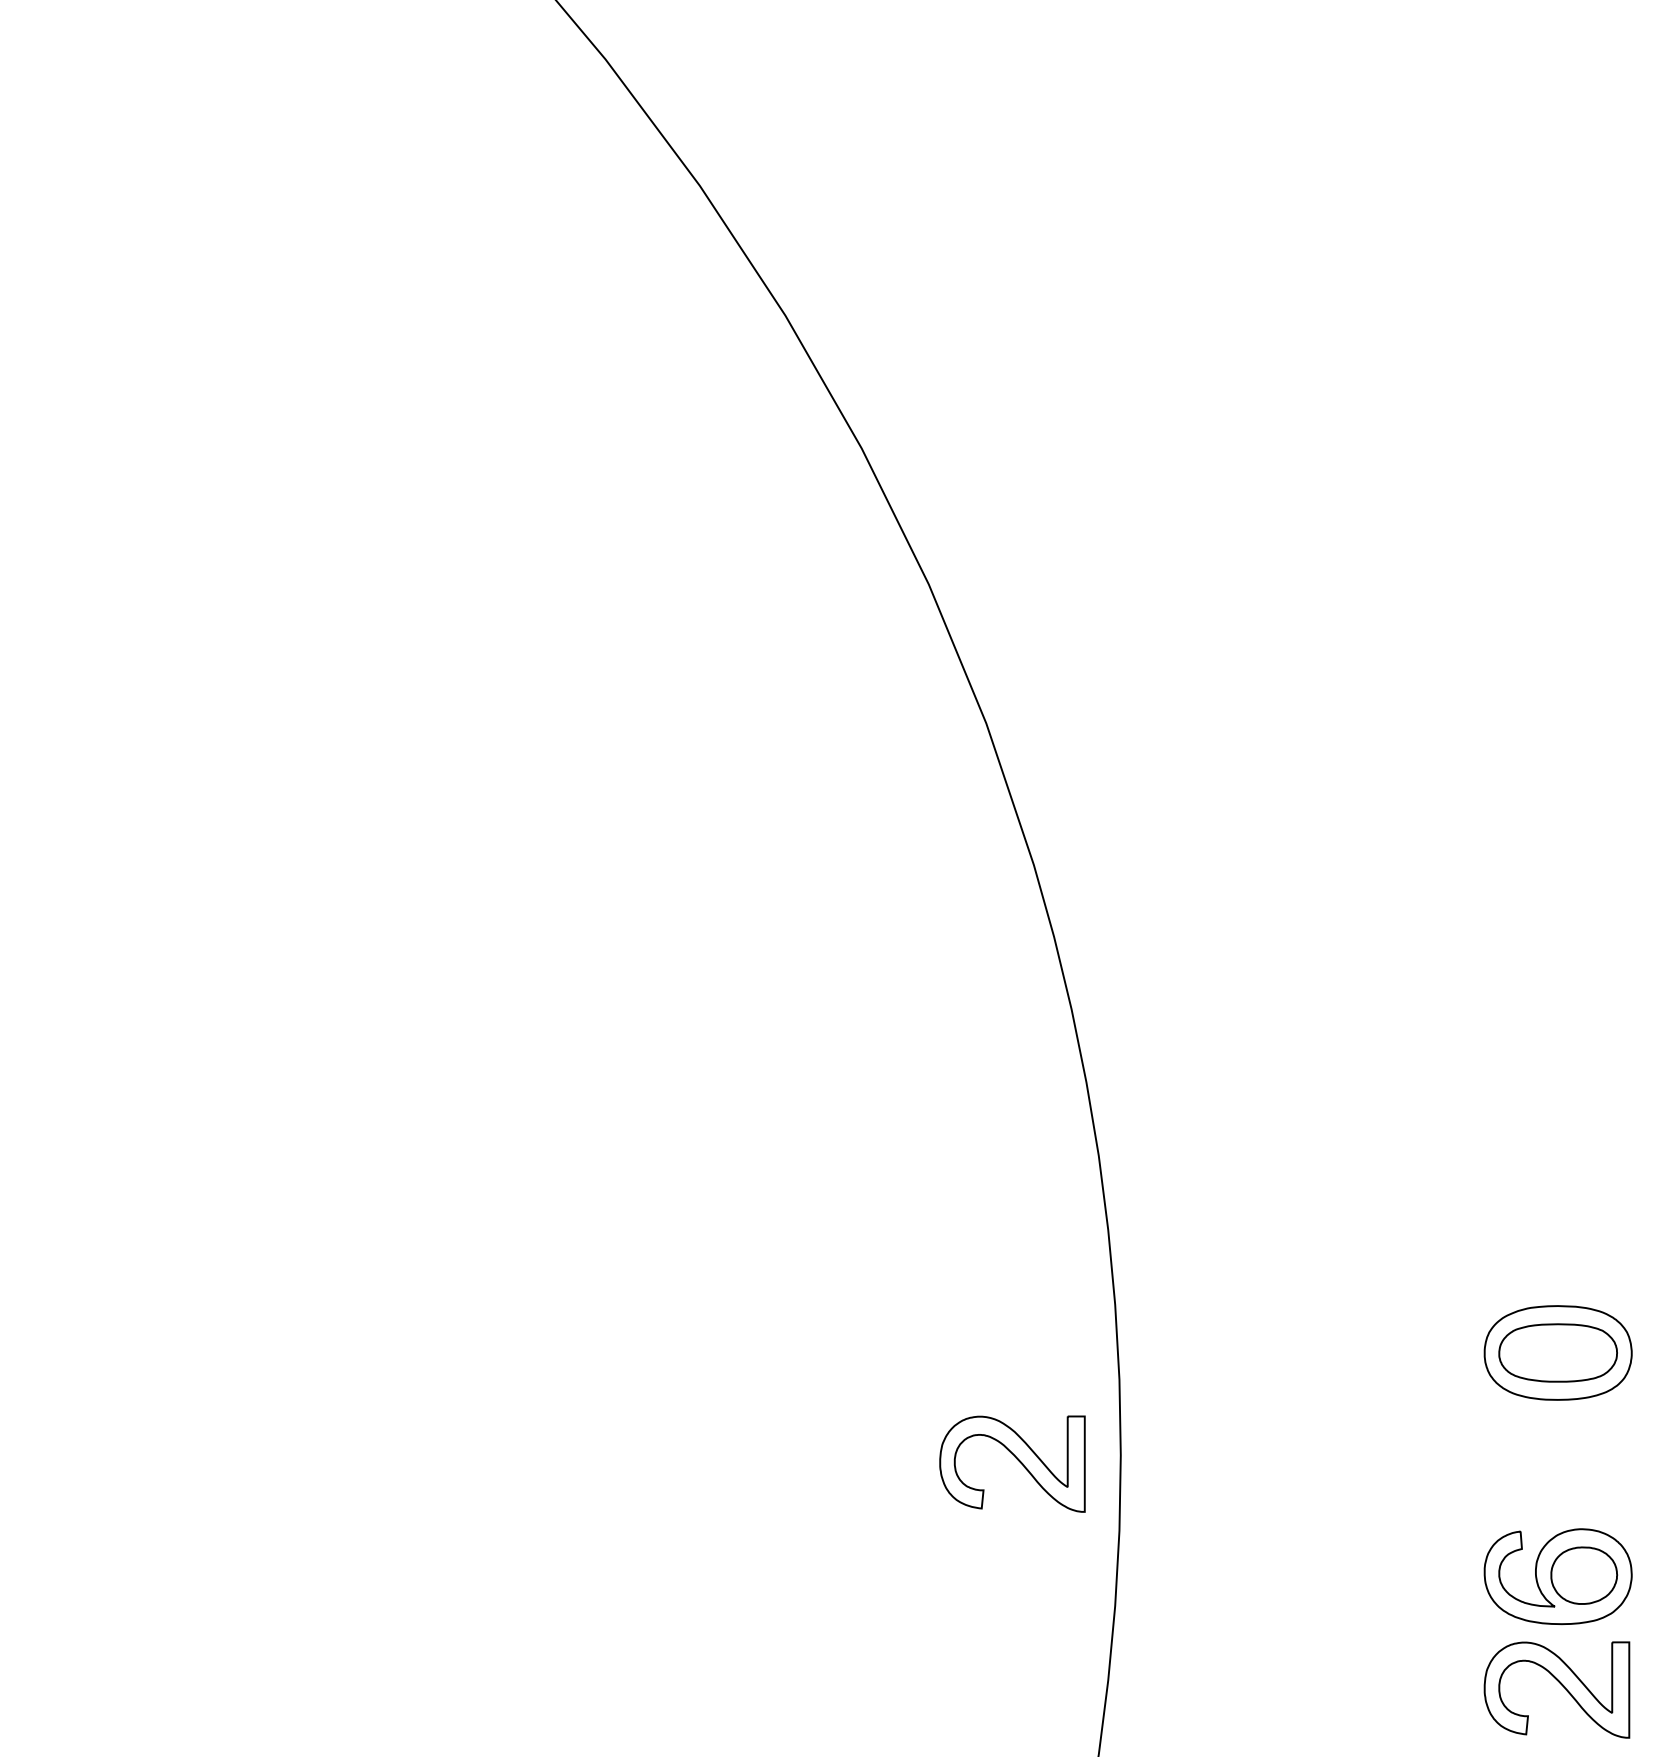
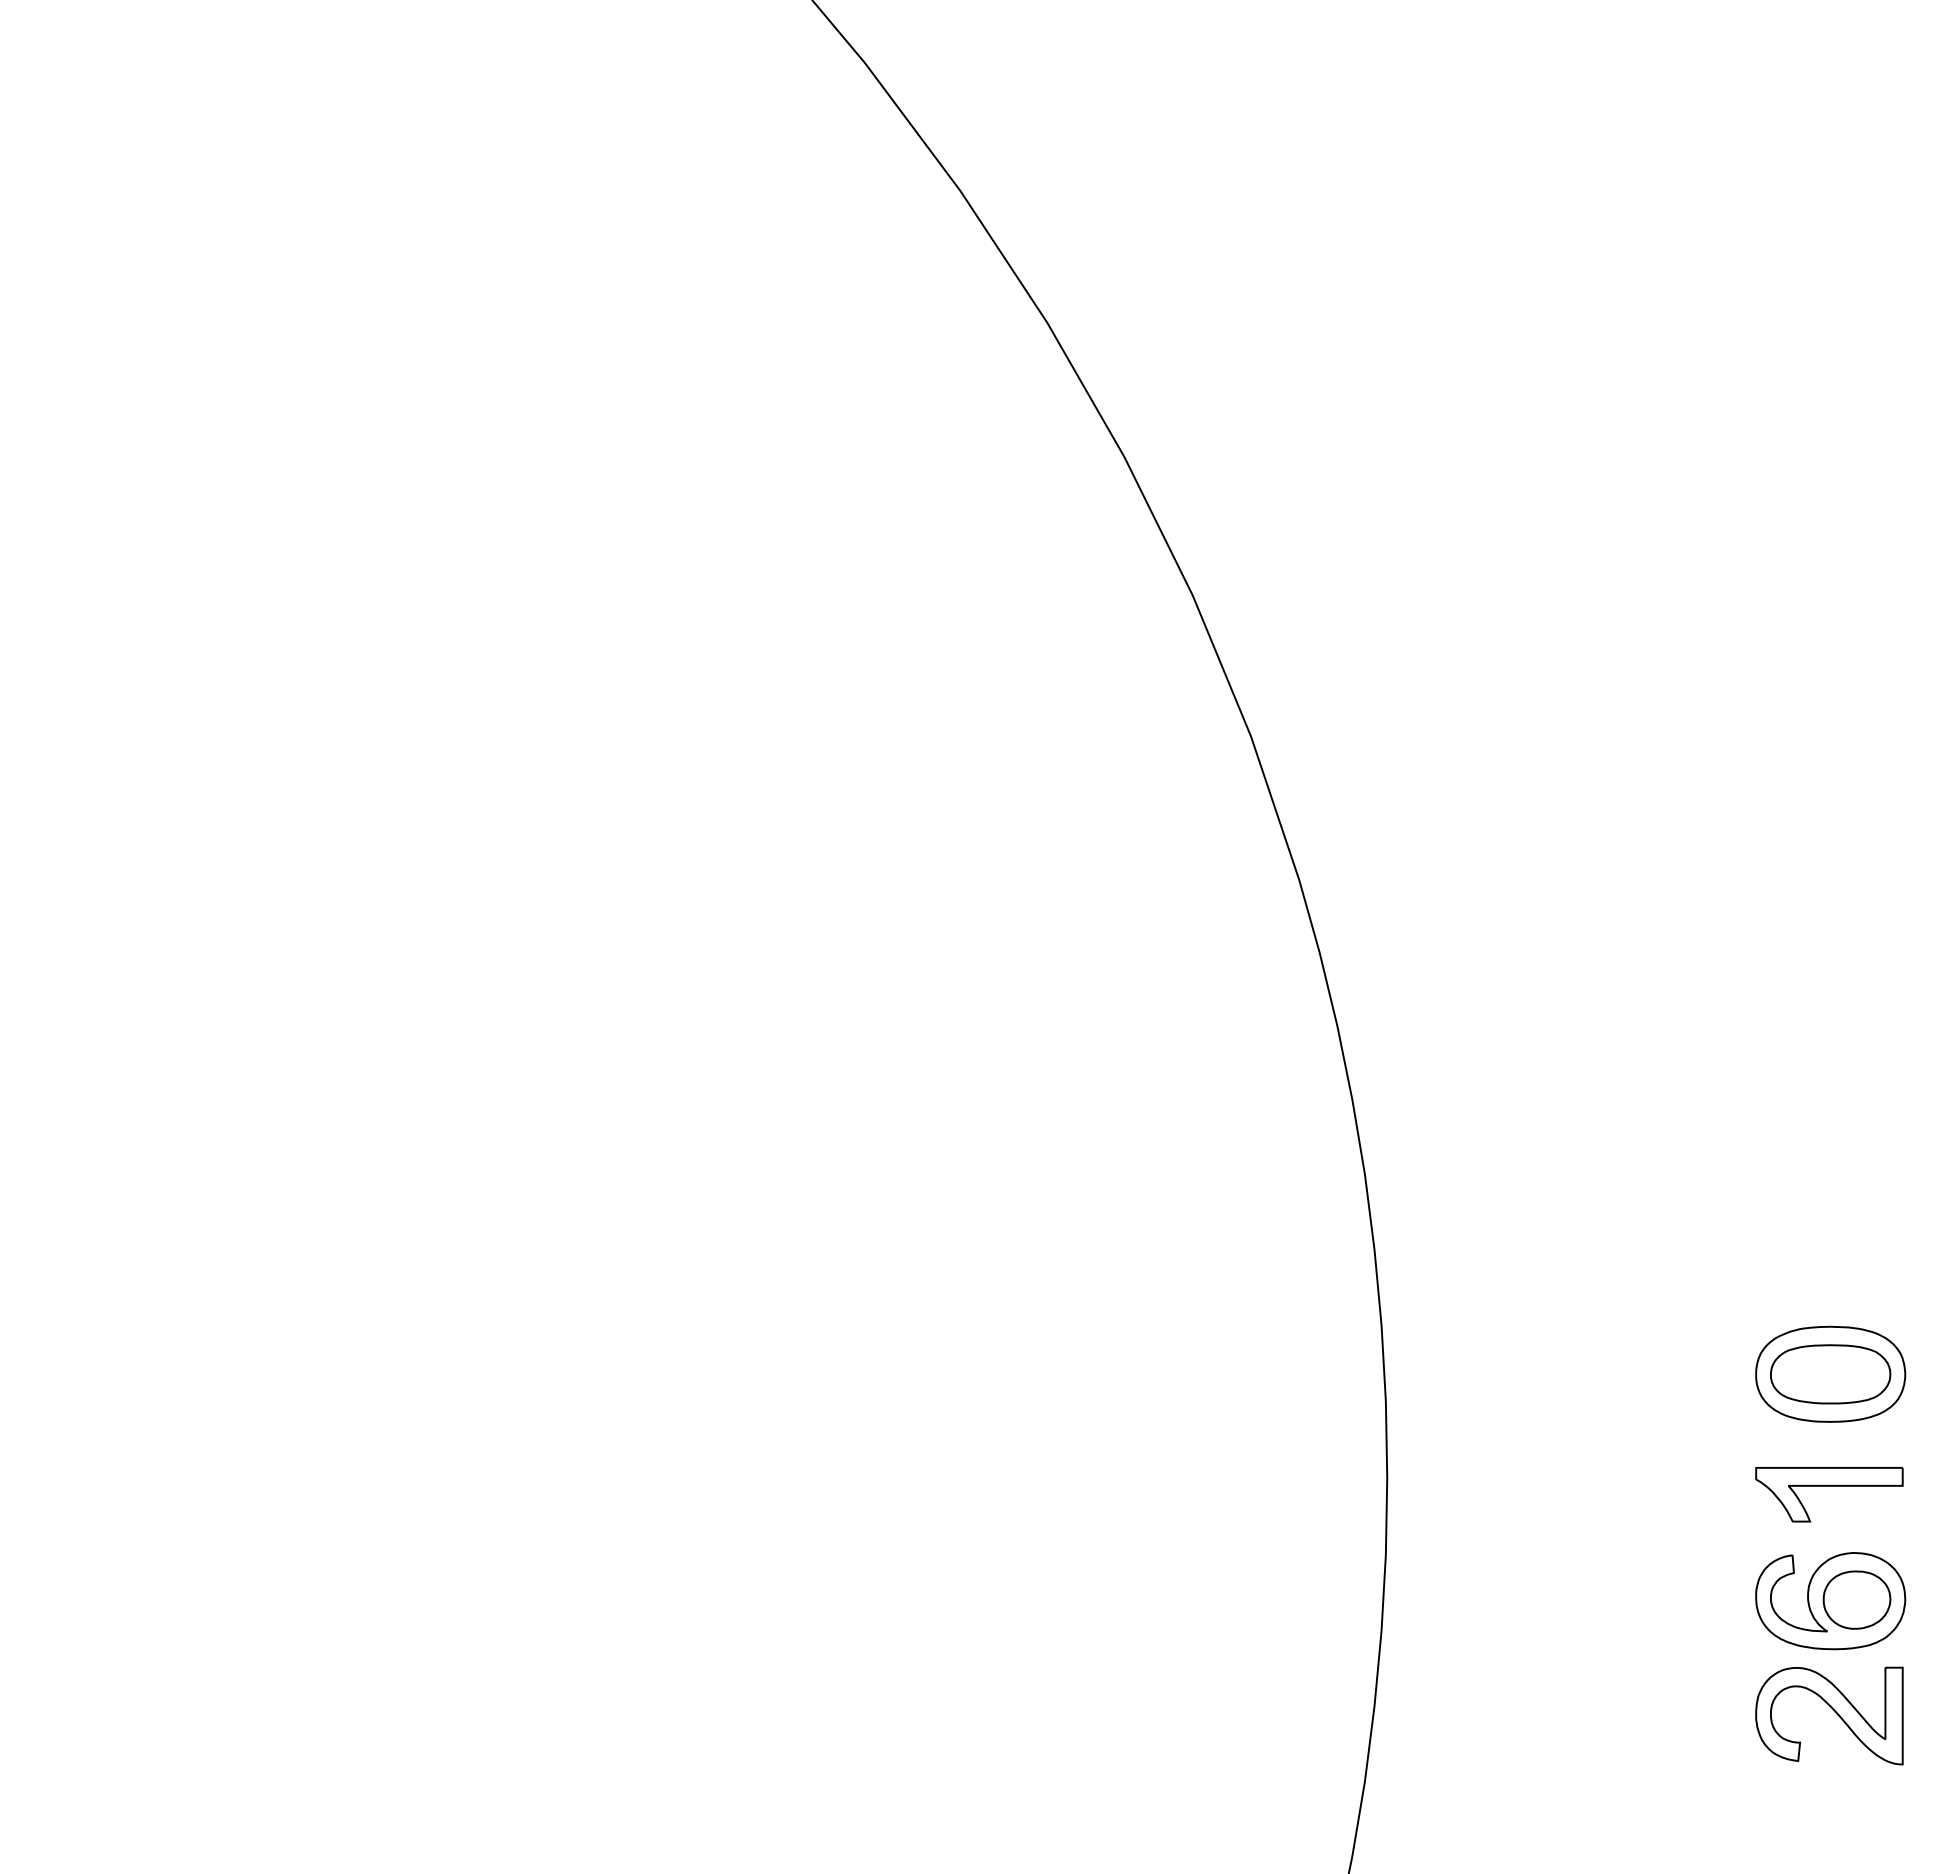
part: (1012, 1463) -> (1277, 1486), removed
part: (1557, 1463) -> (1829, 1486), added

